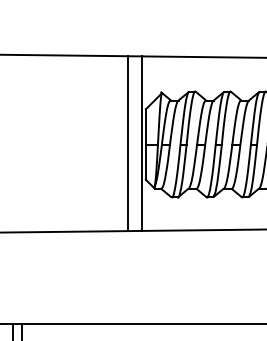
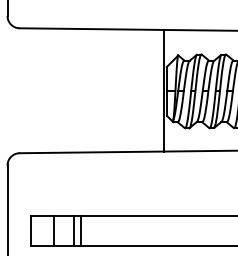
line: (127, 143) -> (154, 90), removed

